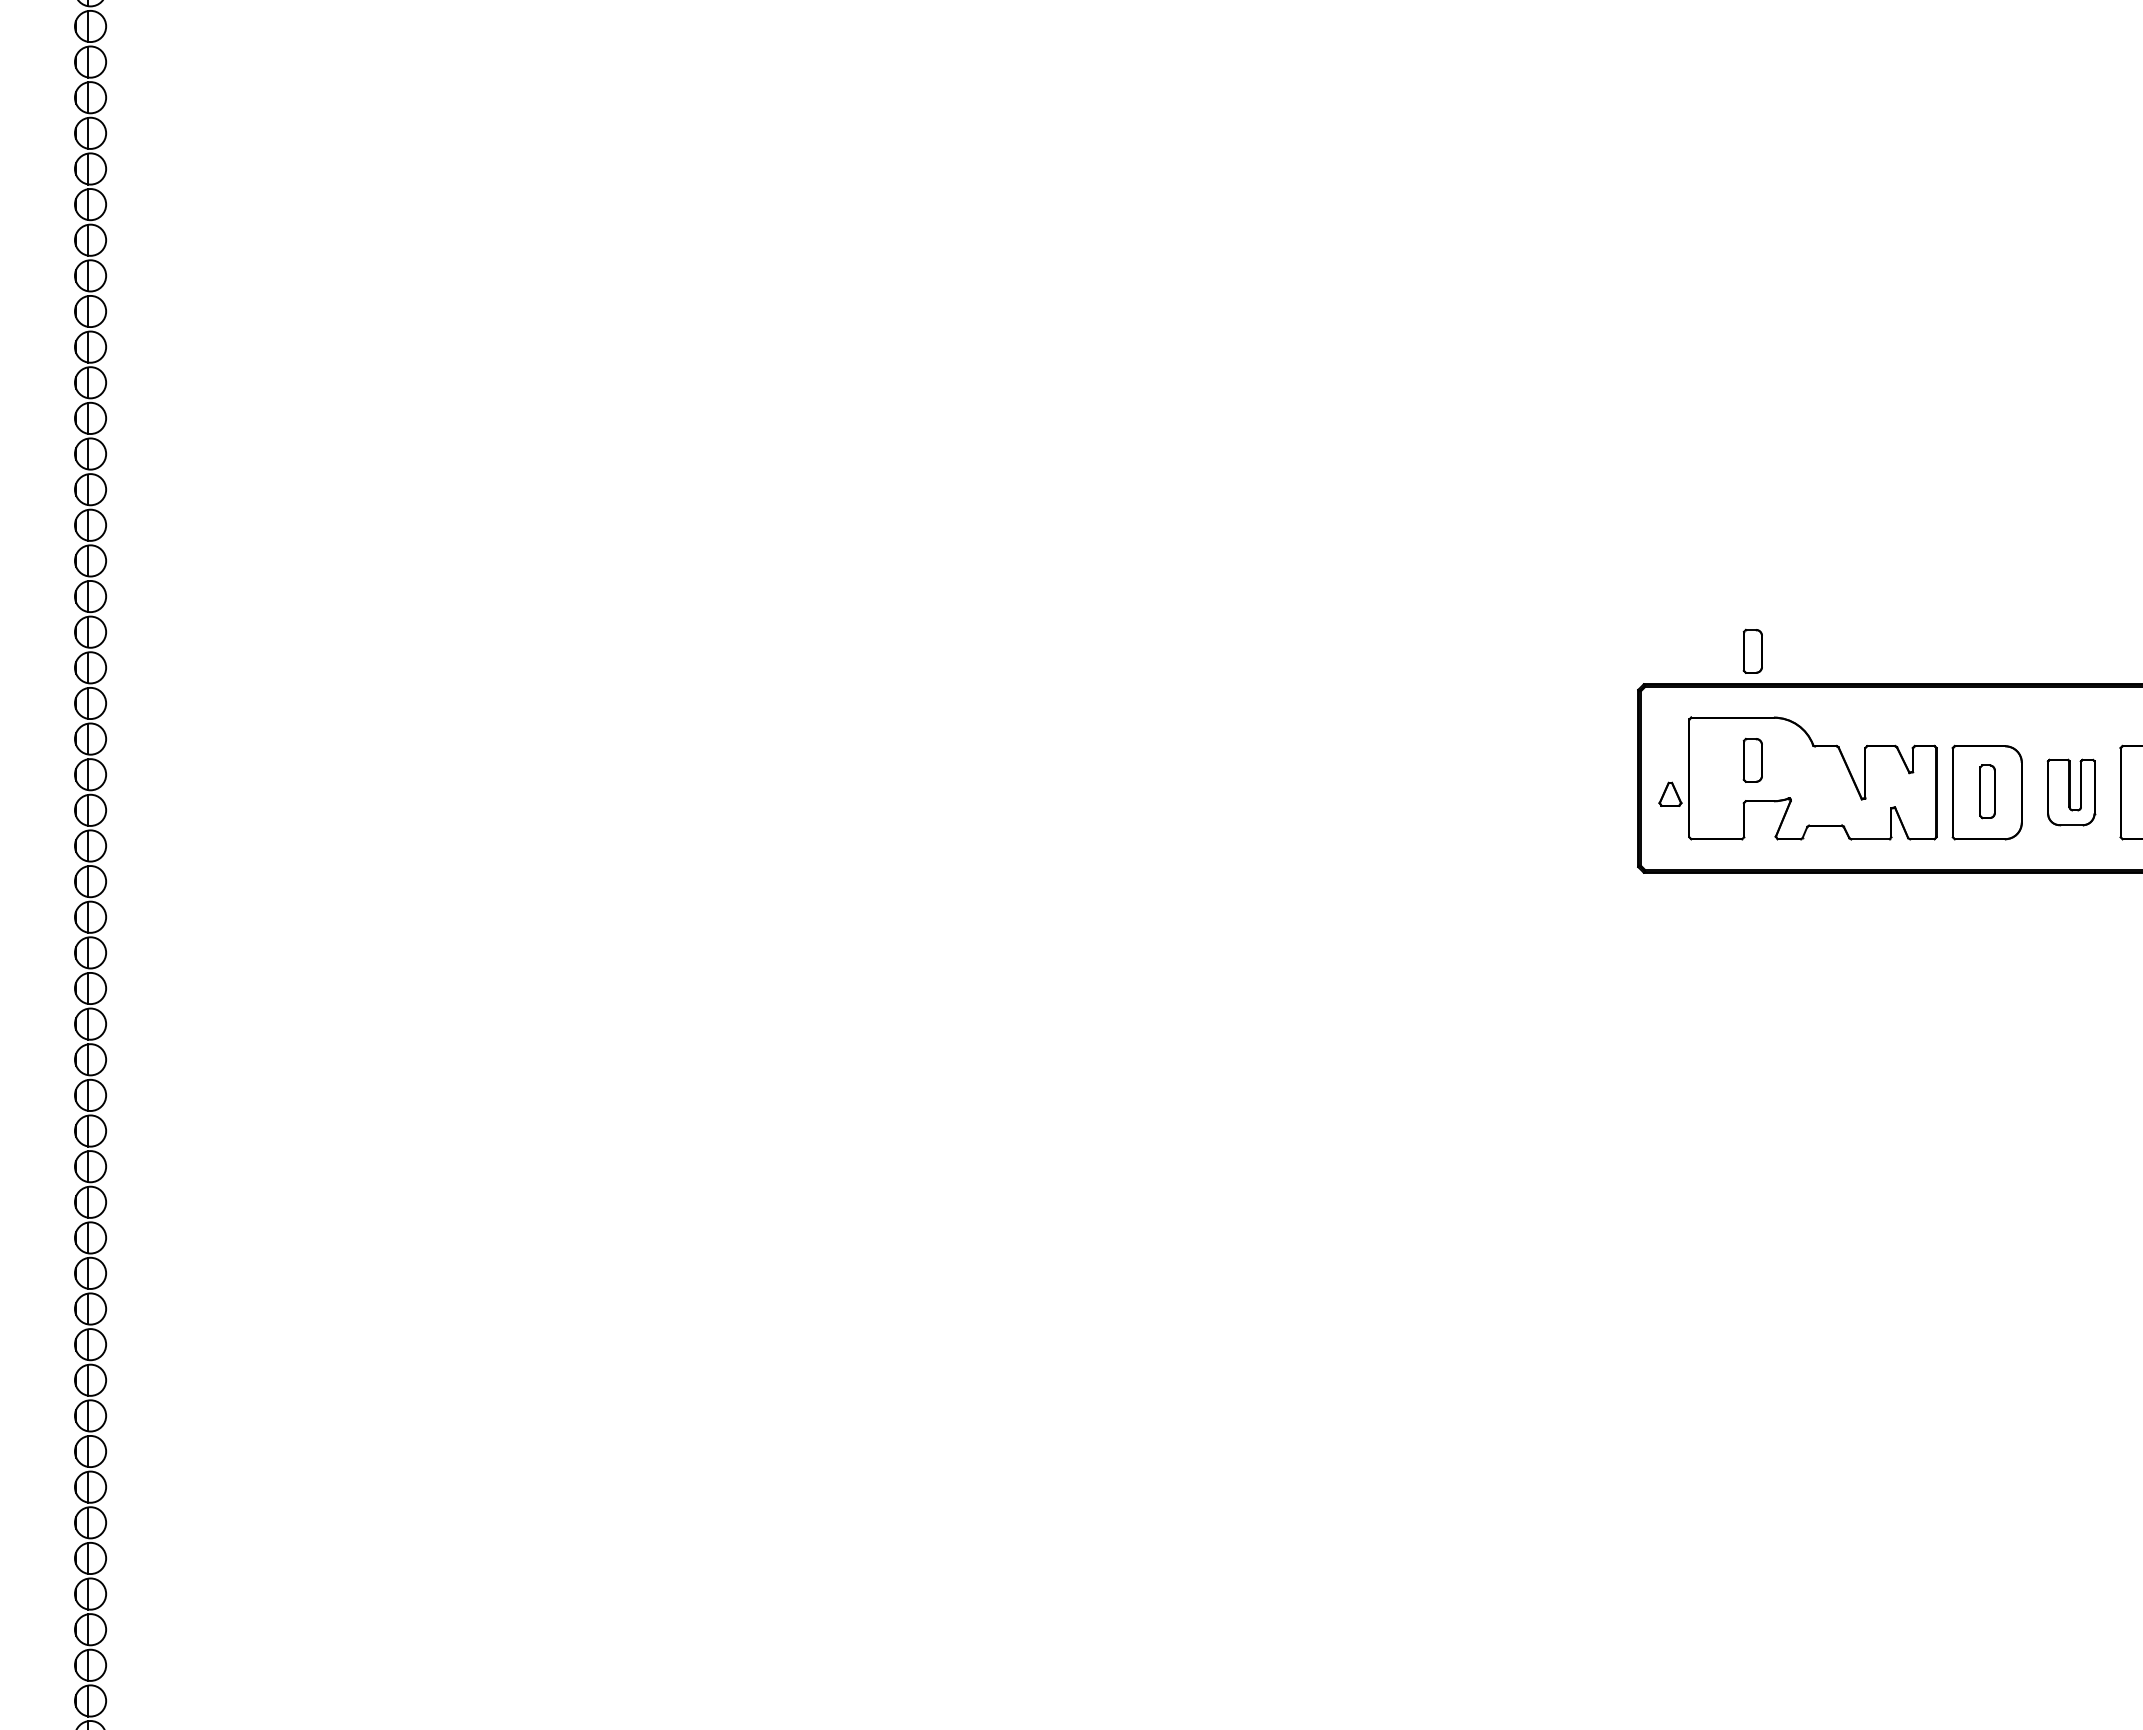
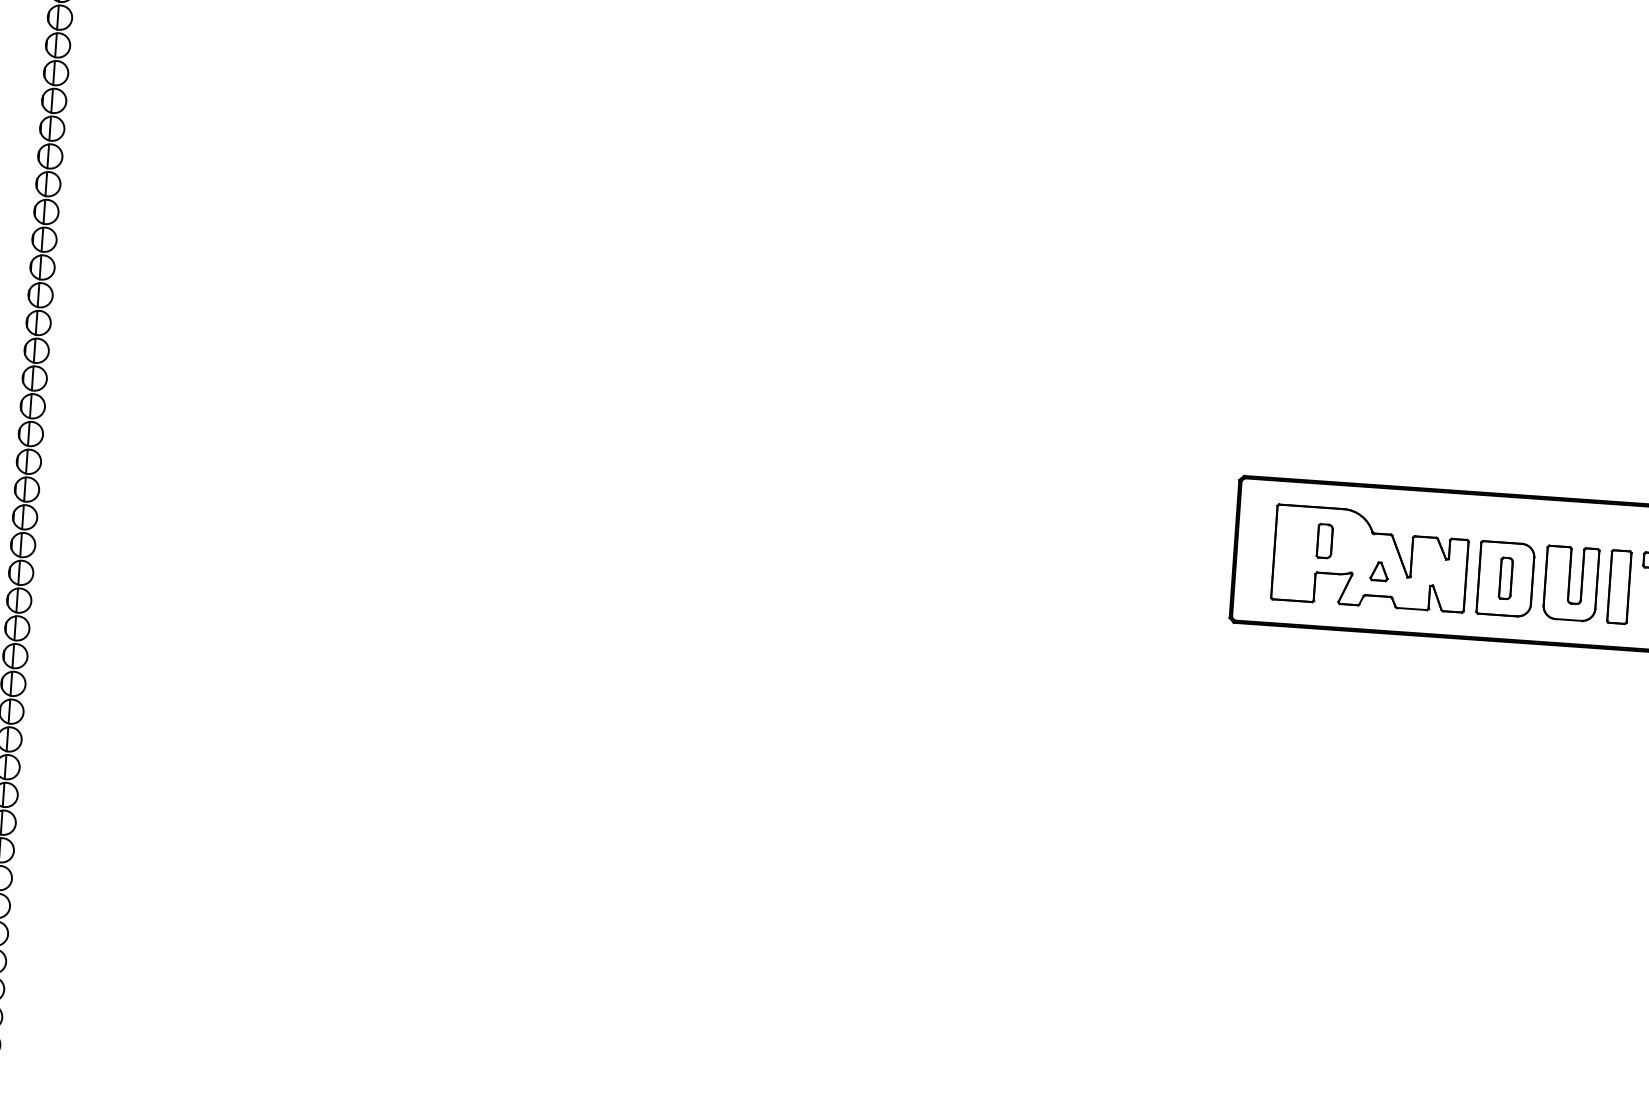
part: (1752, 650) -> (1330, 455), removed
part: (2071, 792) -> (1571, 583), size x1.43
part: (1670, 793) -> (1379, 570), moved

